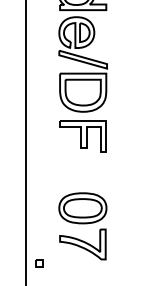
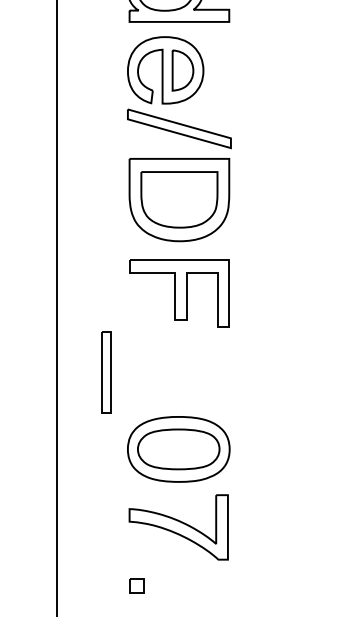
part: (48, 172) -> (104, 372), added
part: (39, 263) -> (136, 585), moved

